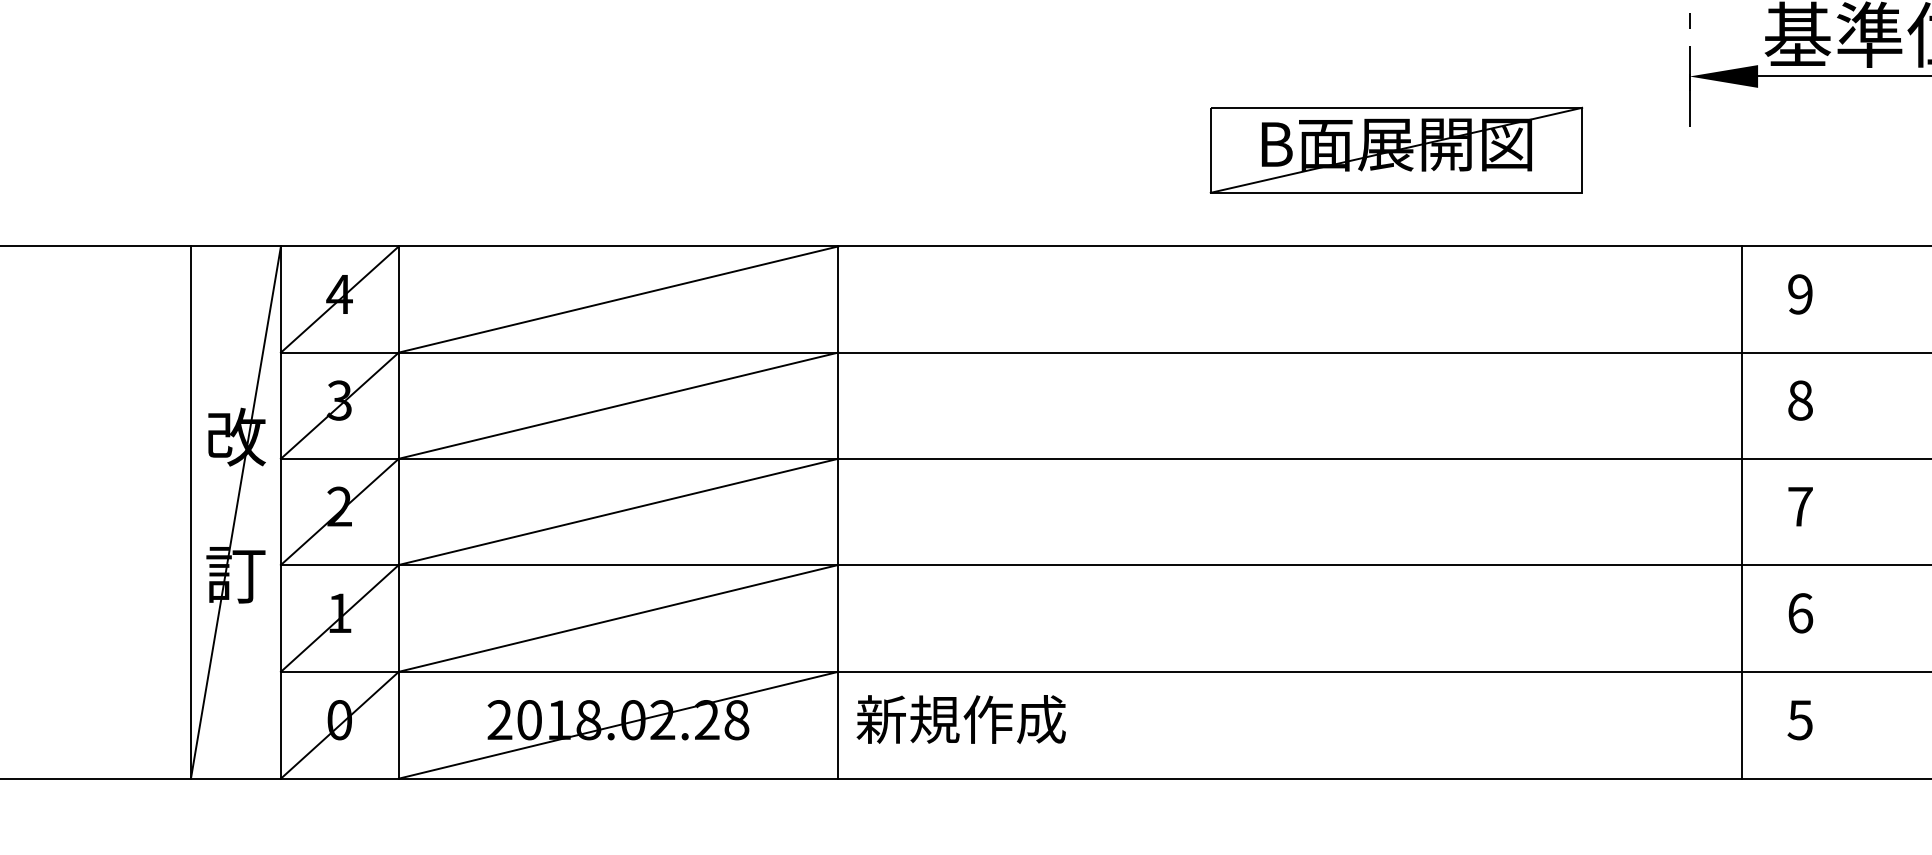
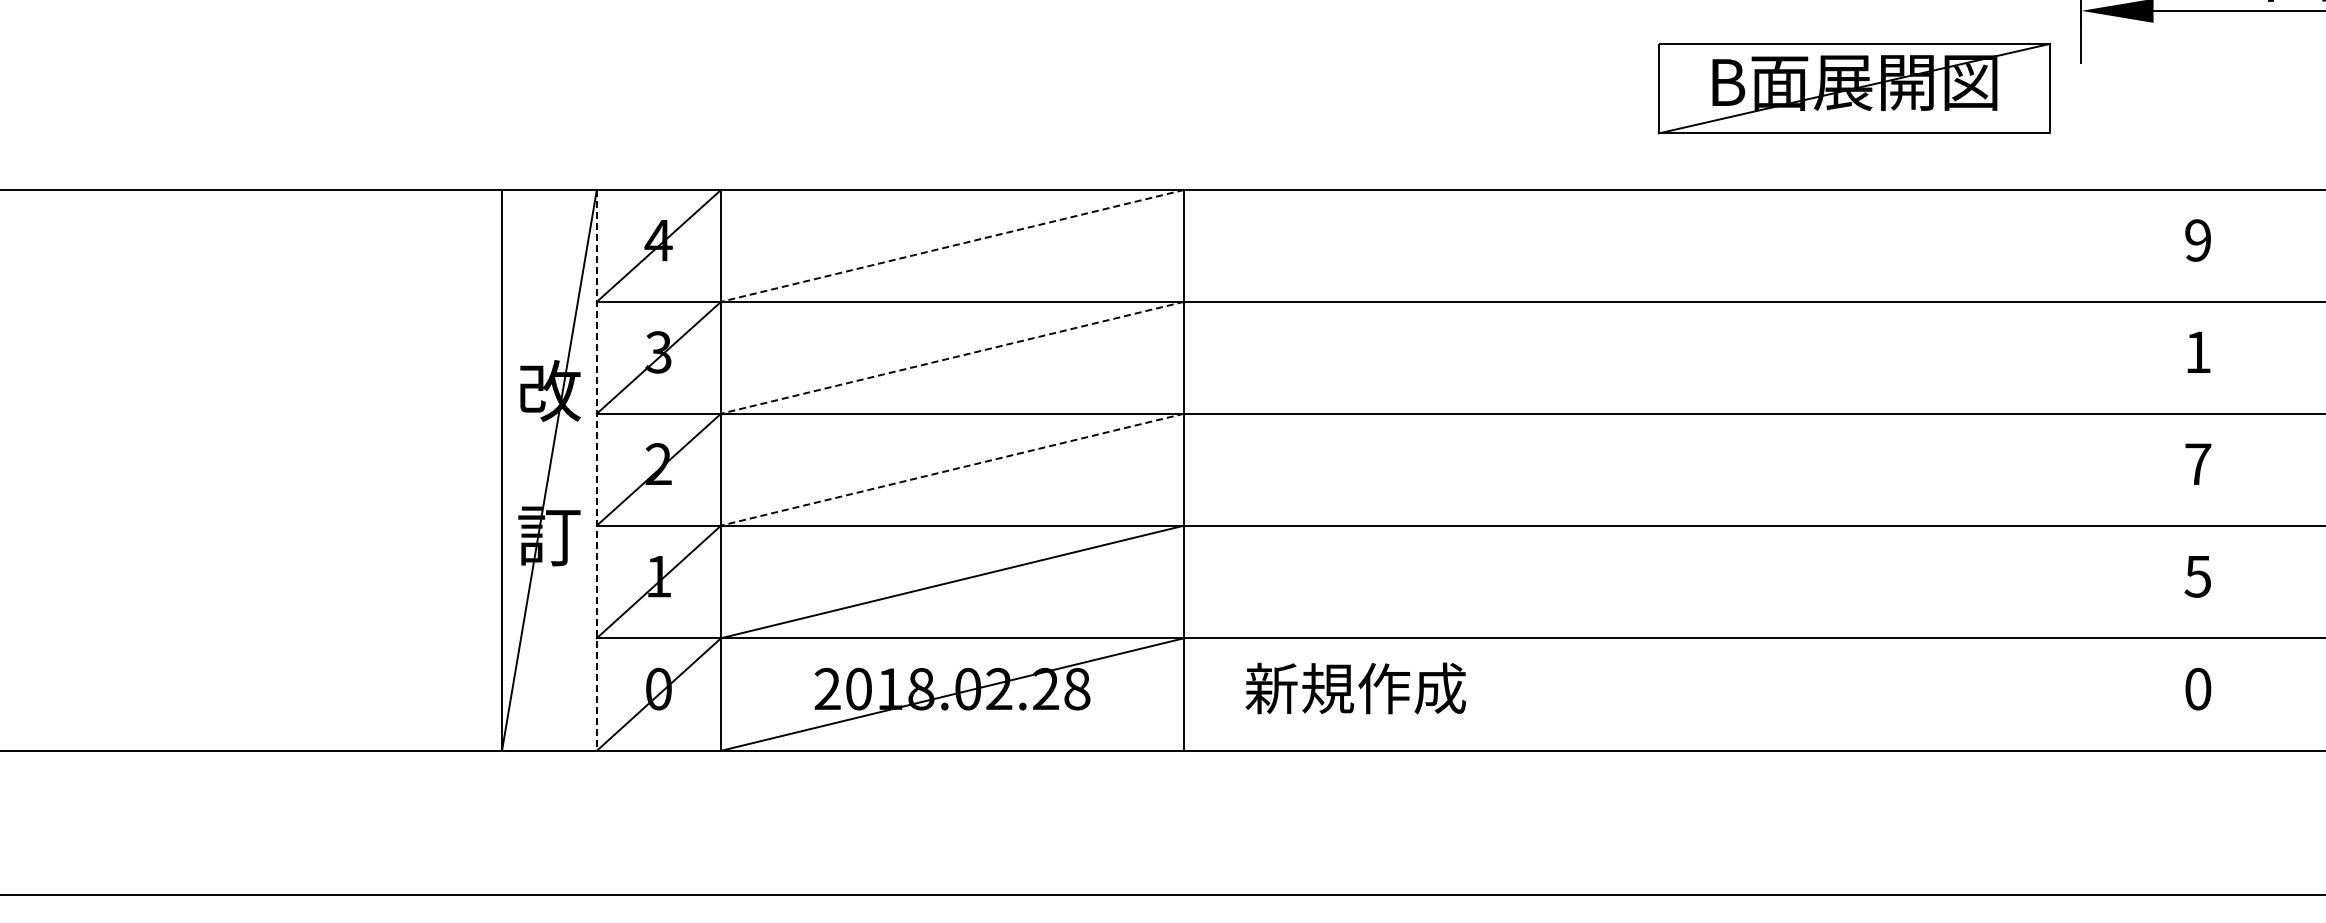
part: (1396, 150) -> (1854, 88), moved
line: (618, 300) -> (952, 246), solid -> dashed
text: (1800, 400) -> (2198, 352), 8 -> 1
line: (618, 405) -> (952, 357), solid -> dashed
line: (618, 511) -> (952, 469), solid -> dashed
line: (280, 512) -> (596, 470), solid -> dashed
line: (1741, 512) -> (2136, 470), removed
text: (1799, 613) -> (2197, 576), 6 -> 5
text: (960, 719) -> (1355, 688), moved
text: (1799, 719) -> (2197, 688), 5 -> 0

